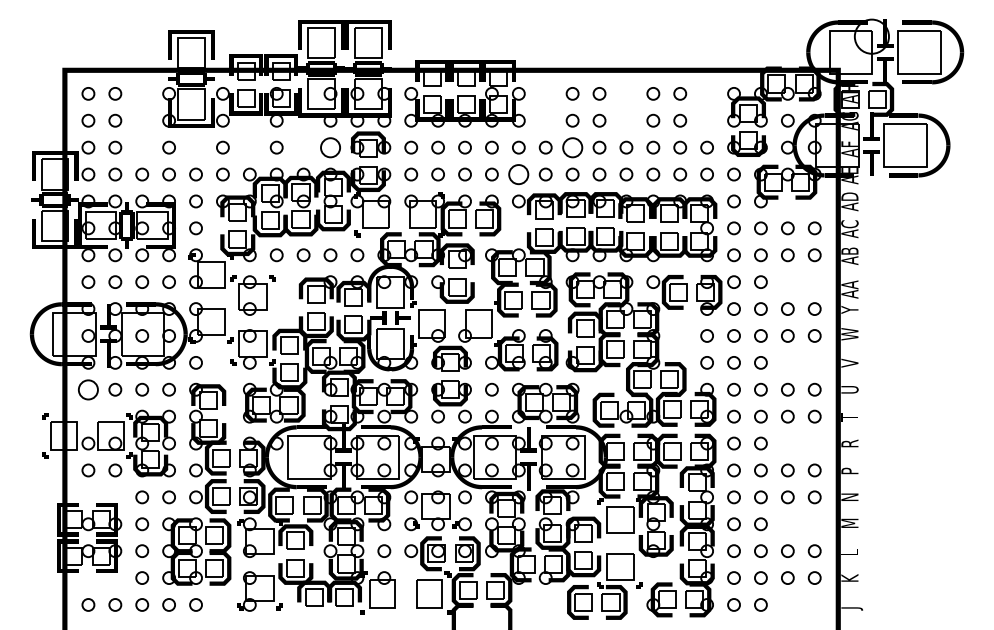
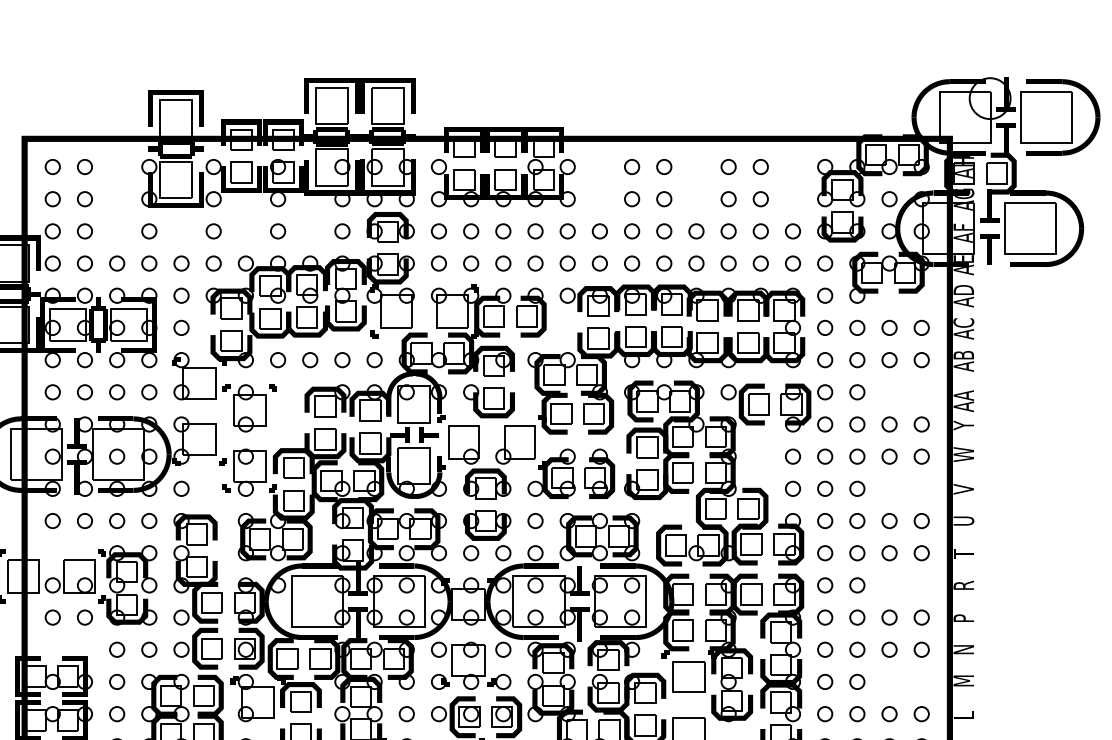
circle: (330, 147) -> (342, 231), size x0.62
circle: (572, 147) -> (631, 231), size x0.62
circle: (518, 174) -> (567, 263), size x0.62
circle: (88, 389) -> (52, 520), size x0.62

